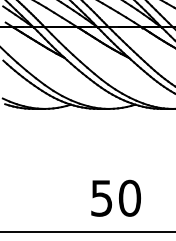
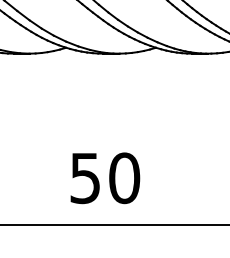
text: (115, 197) -> (104, 177), moved

